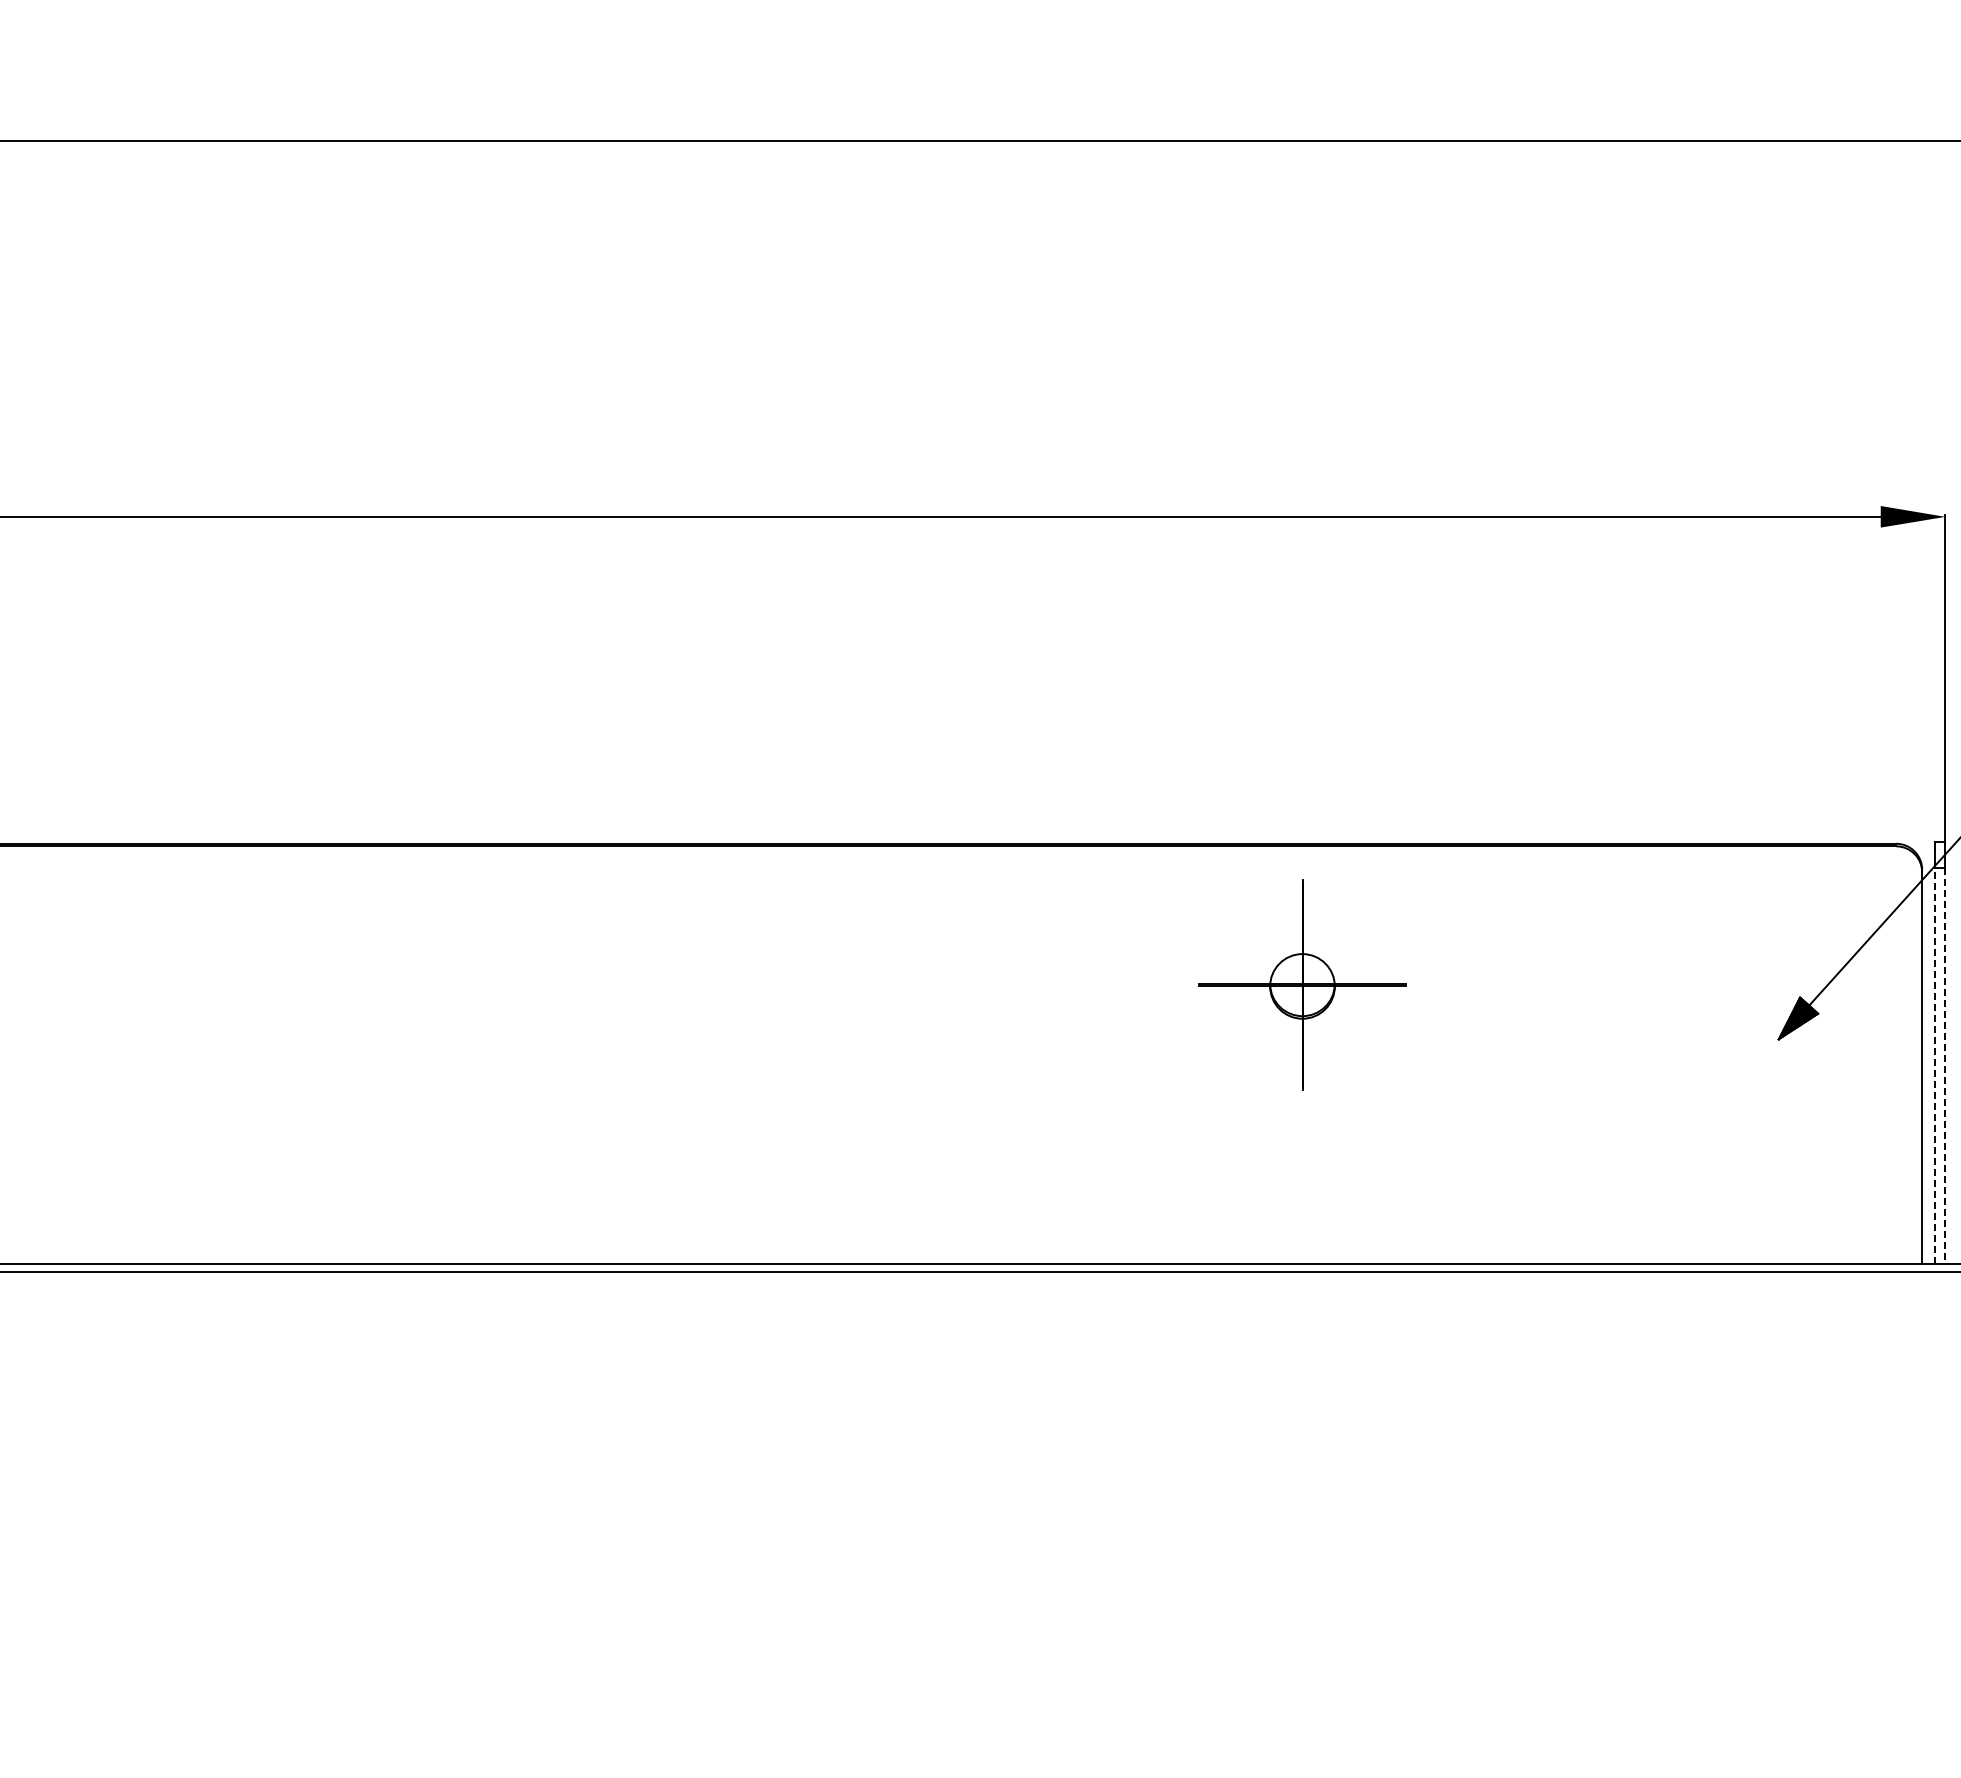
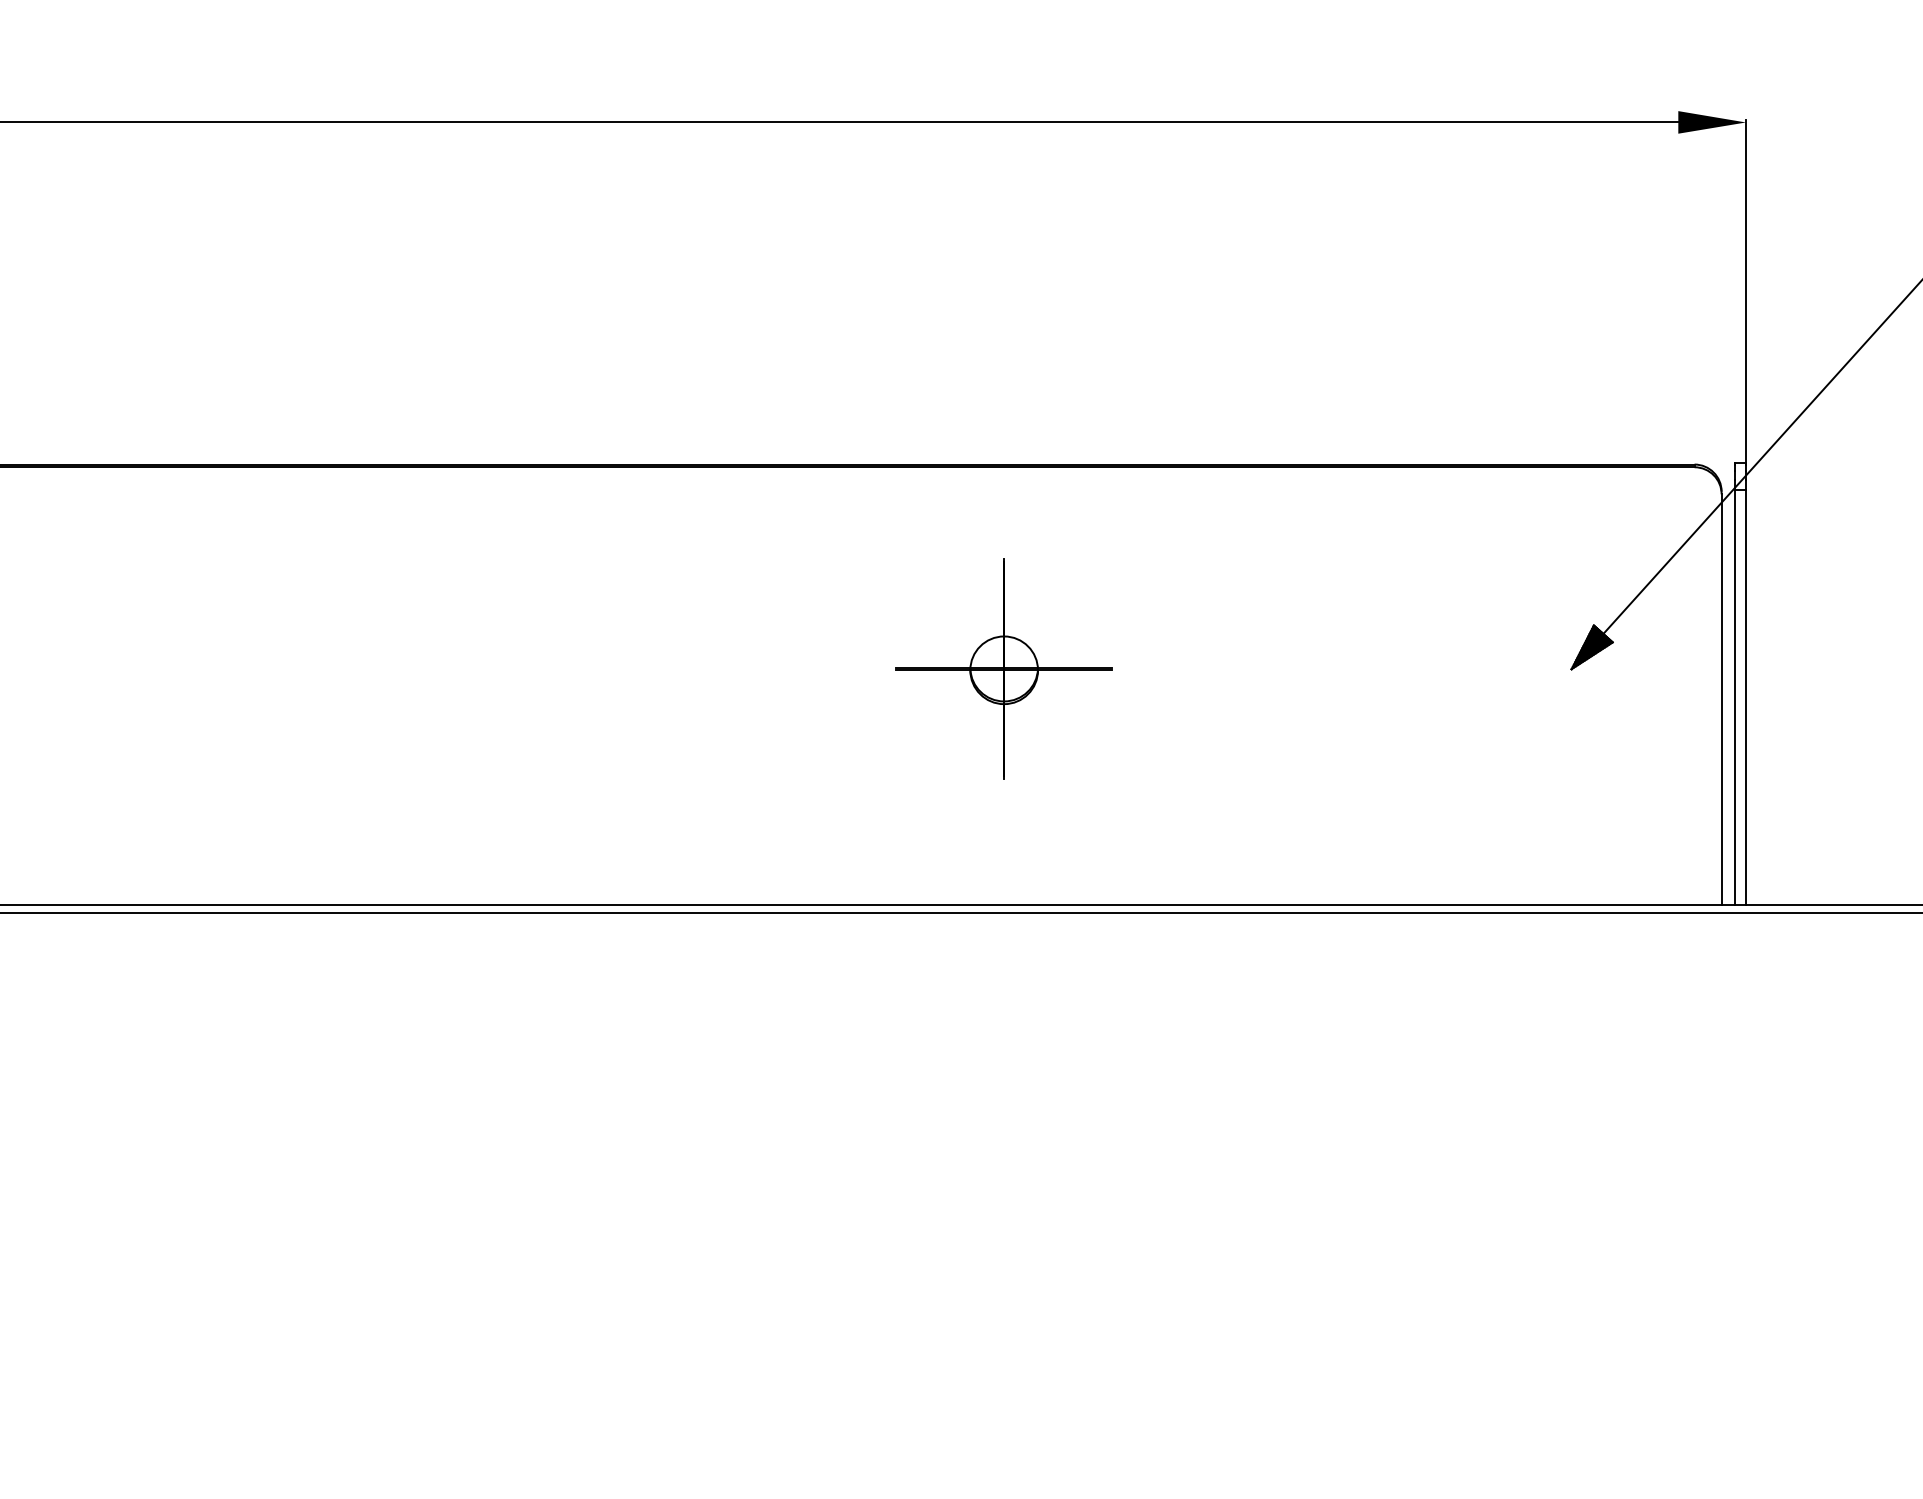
part: (1302, 984) -> (1004, 668), moved
line: (1935, 1066) -> (1735, 697), dashed -> solid
line: (1945, 1066) -> (1746, 697), dashed -> solid

